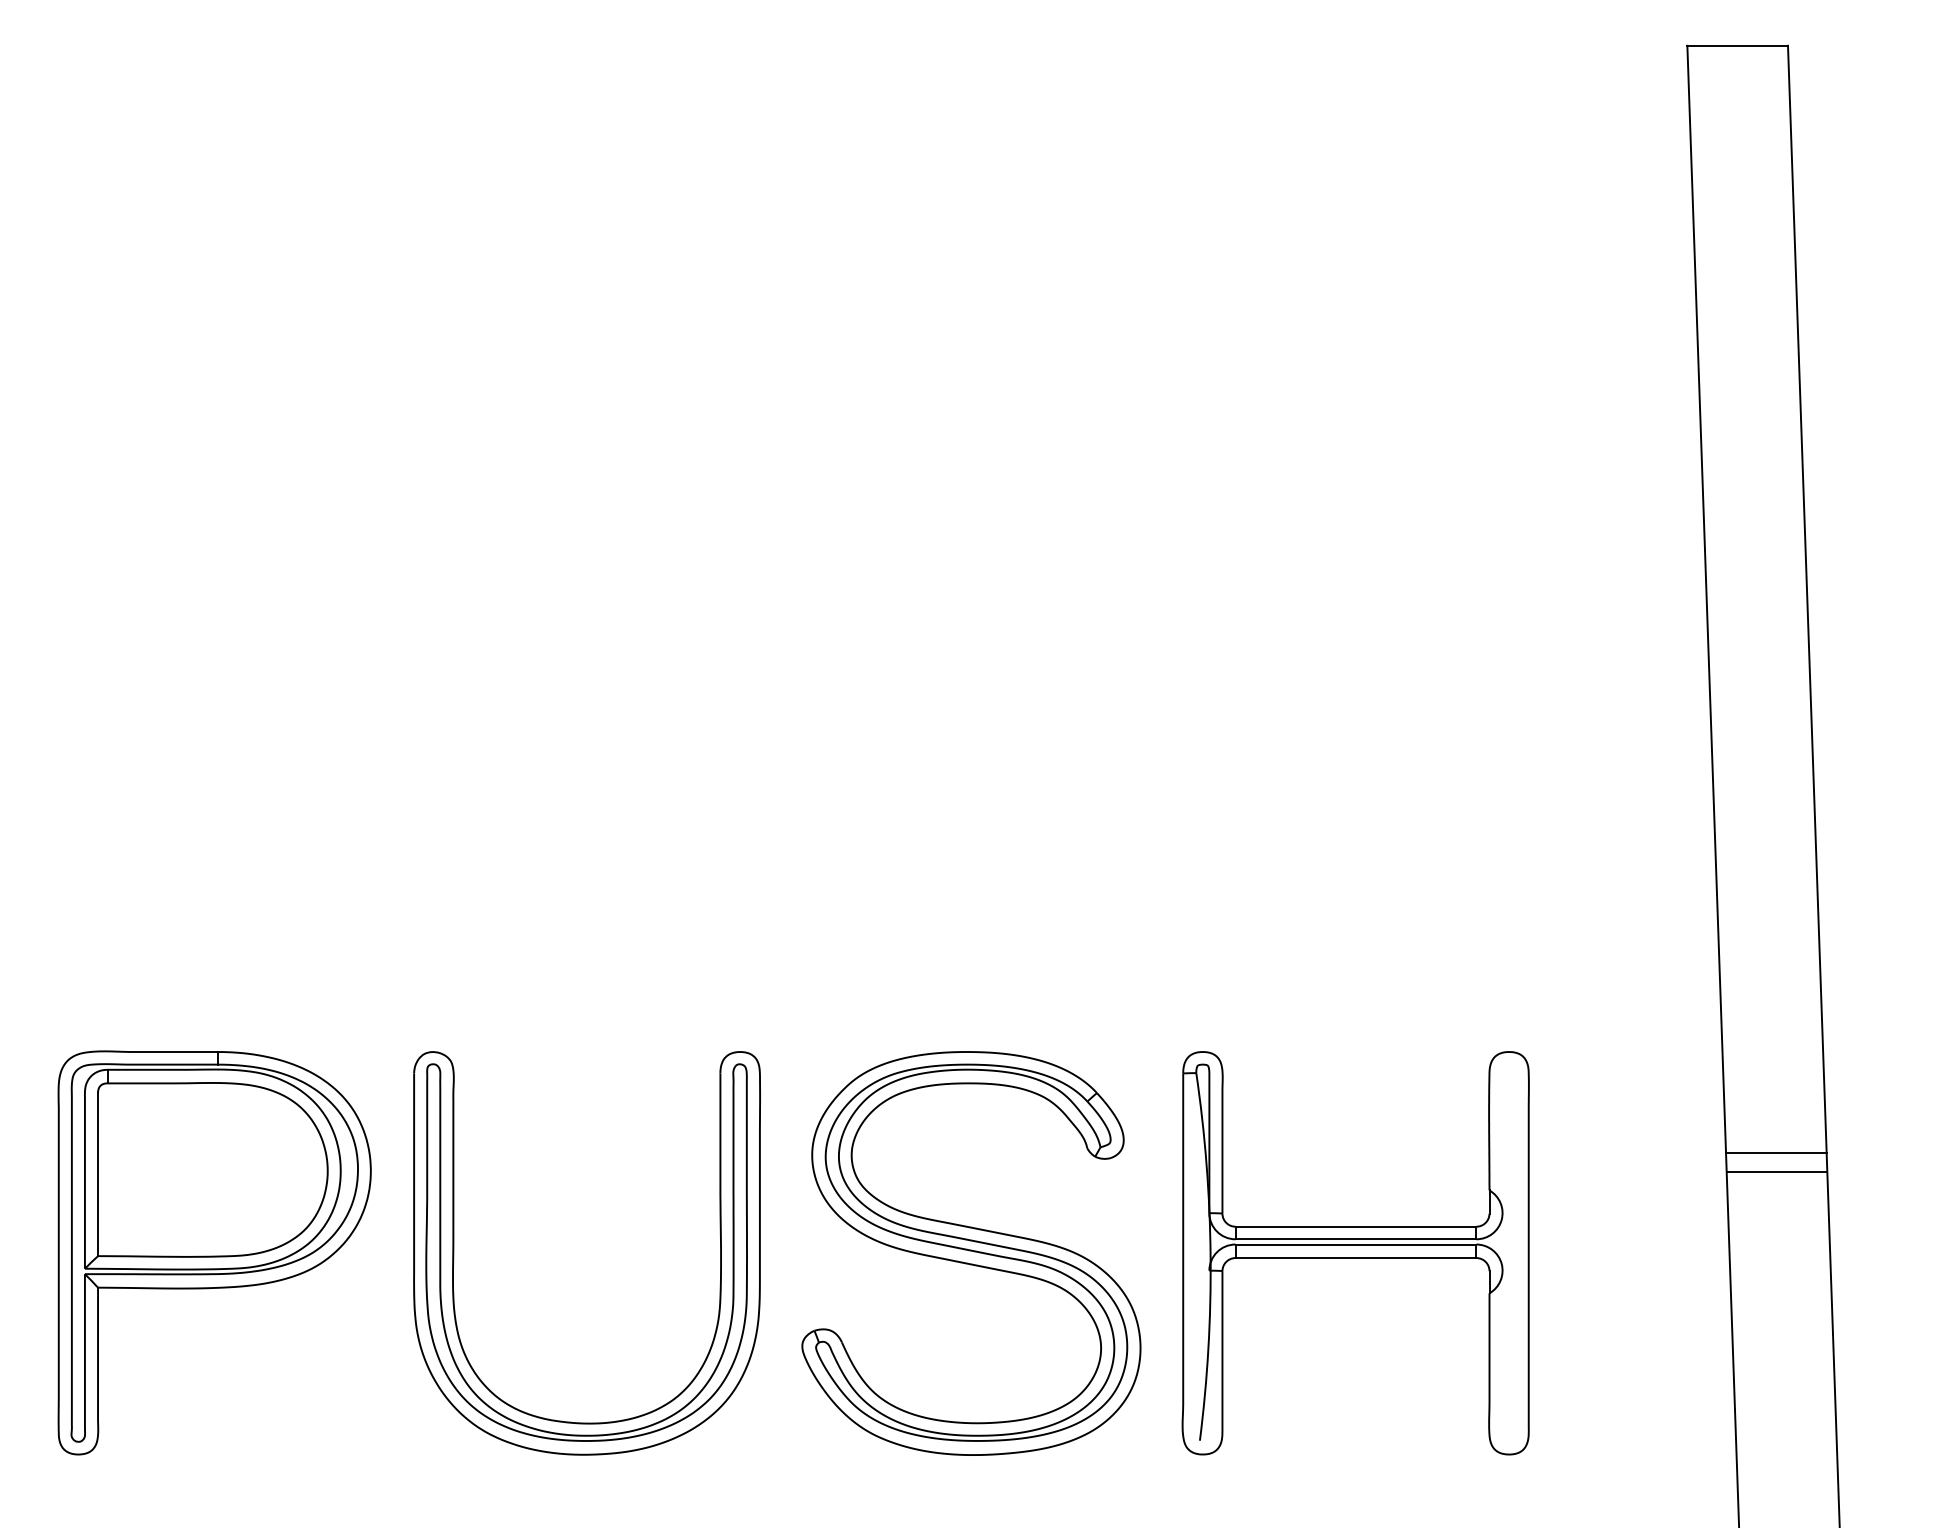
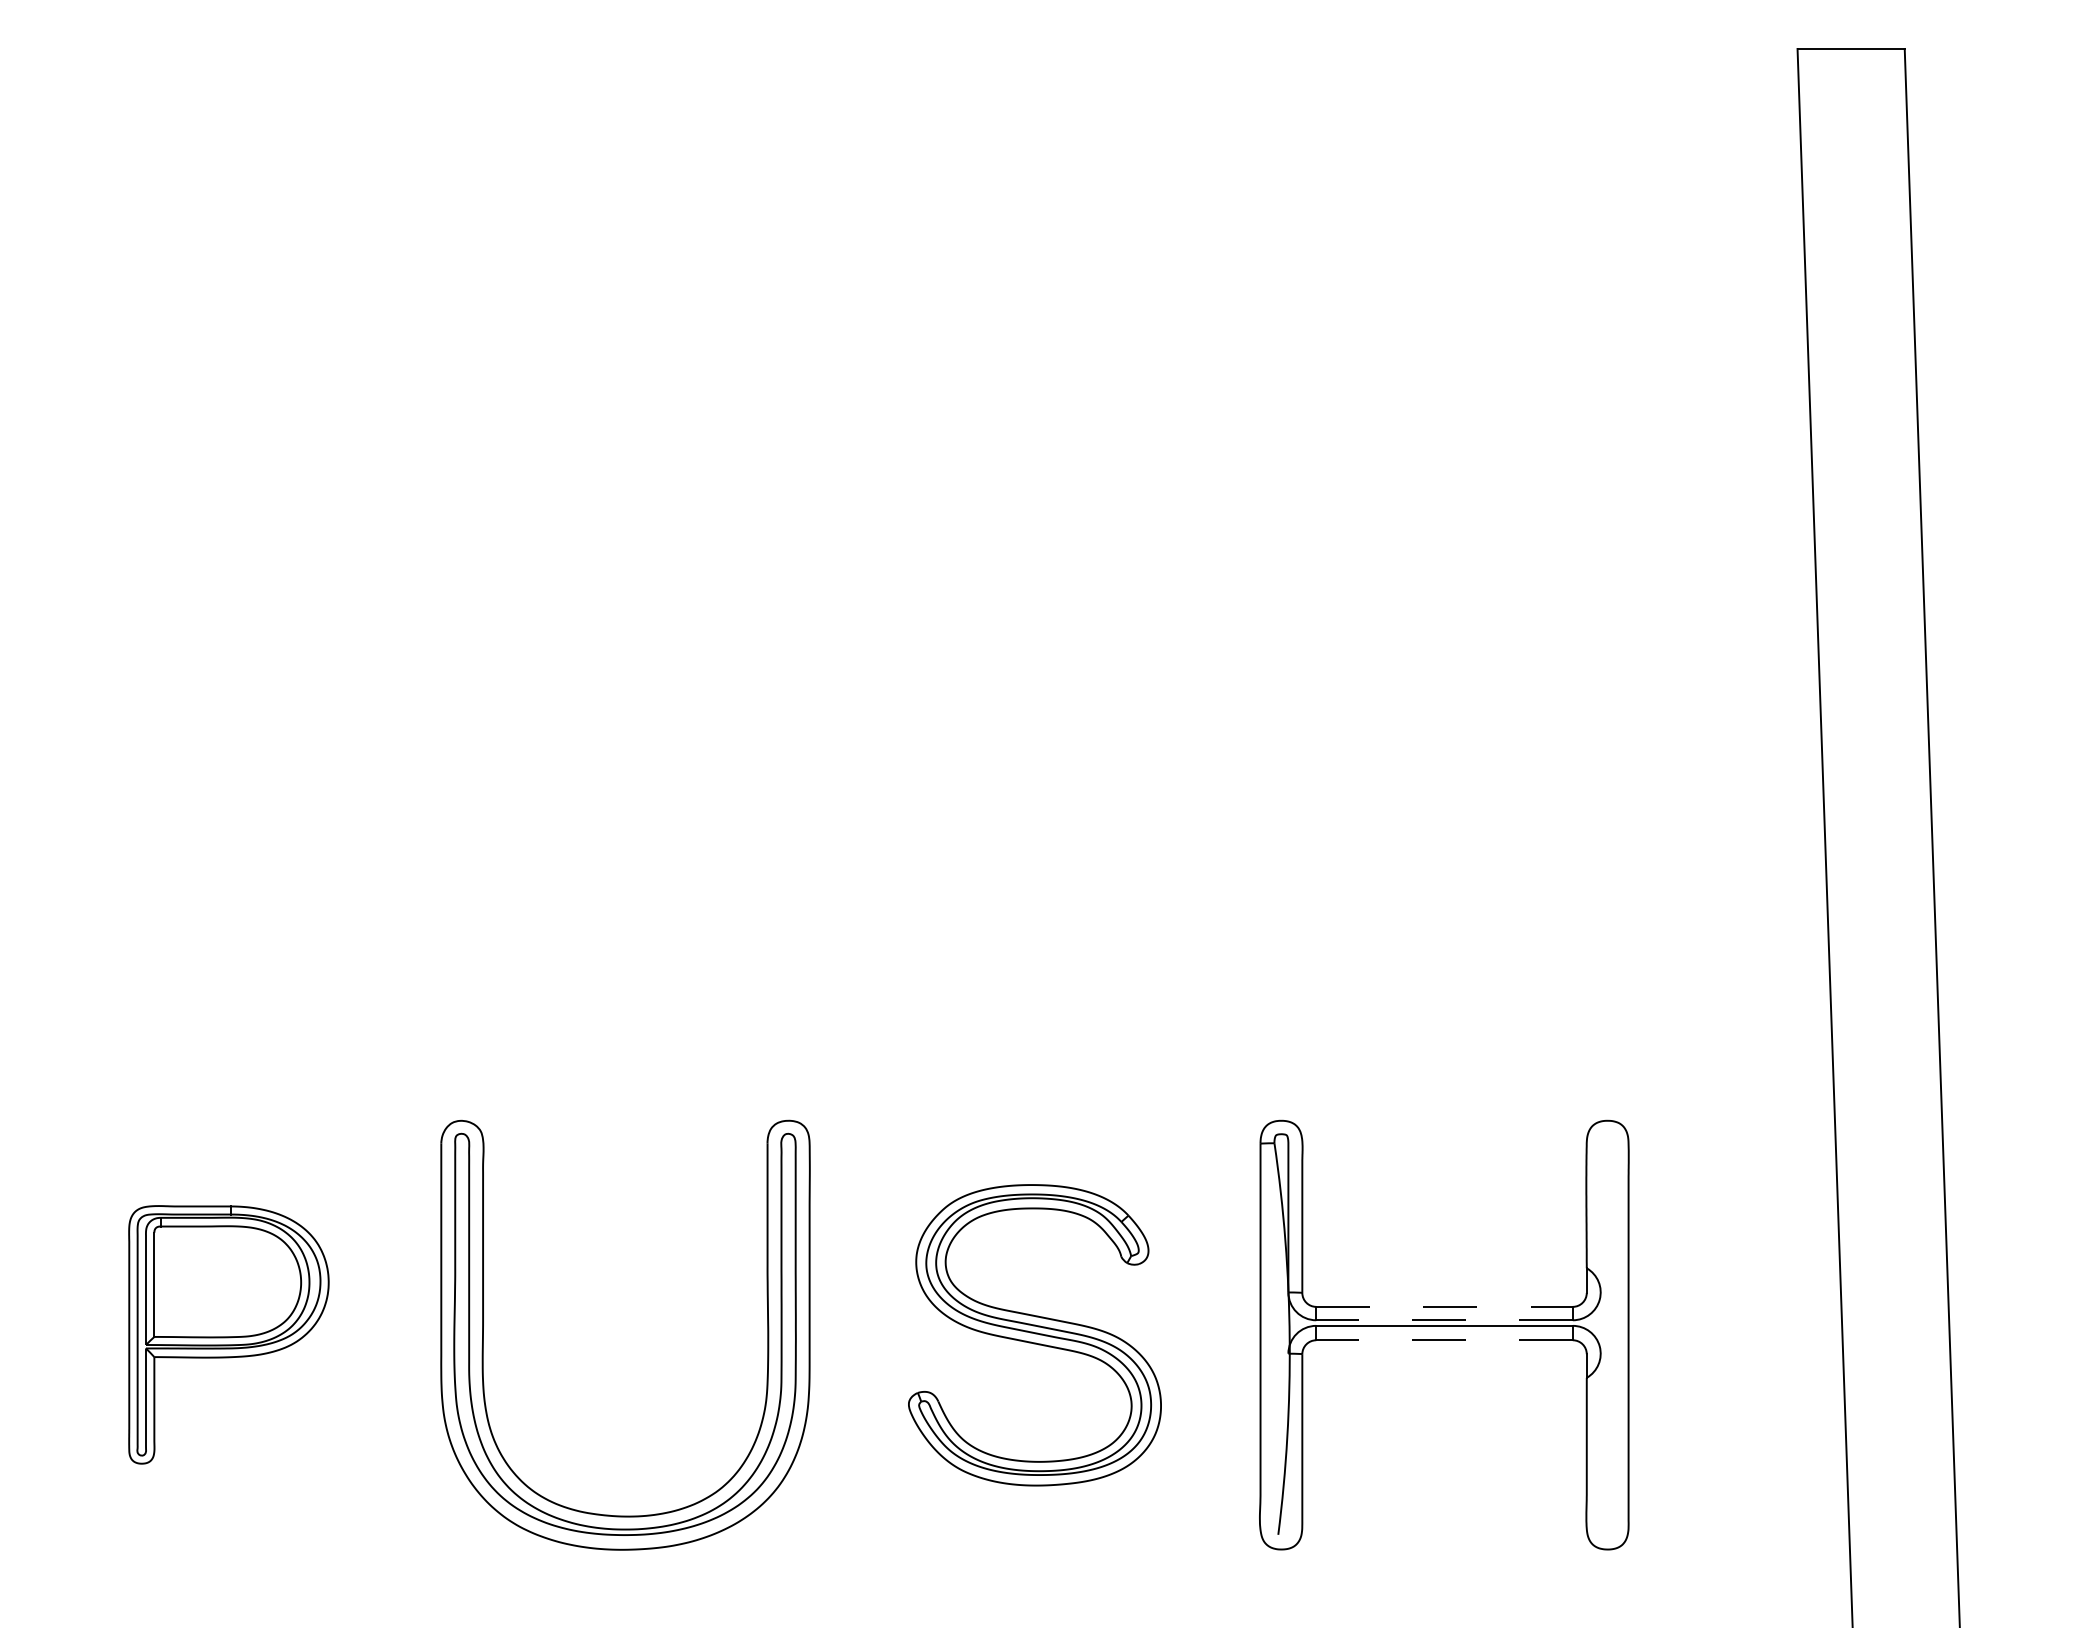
line: (1775, 1152) -> (1891, 1227), removed
line: (1776, 1172) -> (1892, 1249), removed
line: (1356, 1226) -> (1445, 1306), solid -> dashed
line: (1355, 1239) -> (1444, 1320), solid -> dashed
part: (214, 1252) -> (228, 1334), size x0.6
part: (971, 1252) -> (1034, 1334), size x0.7
line: (1355, 1258) -> (1444, 1340), solid -> dashed

